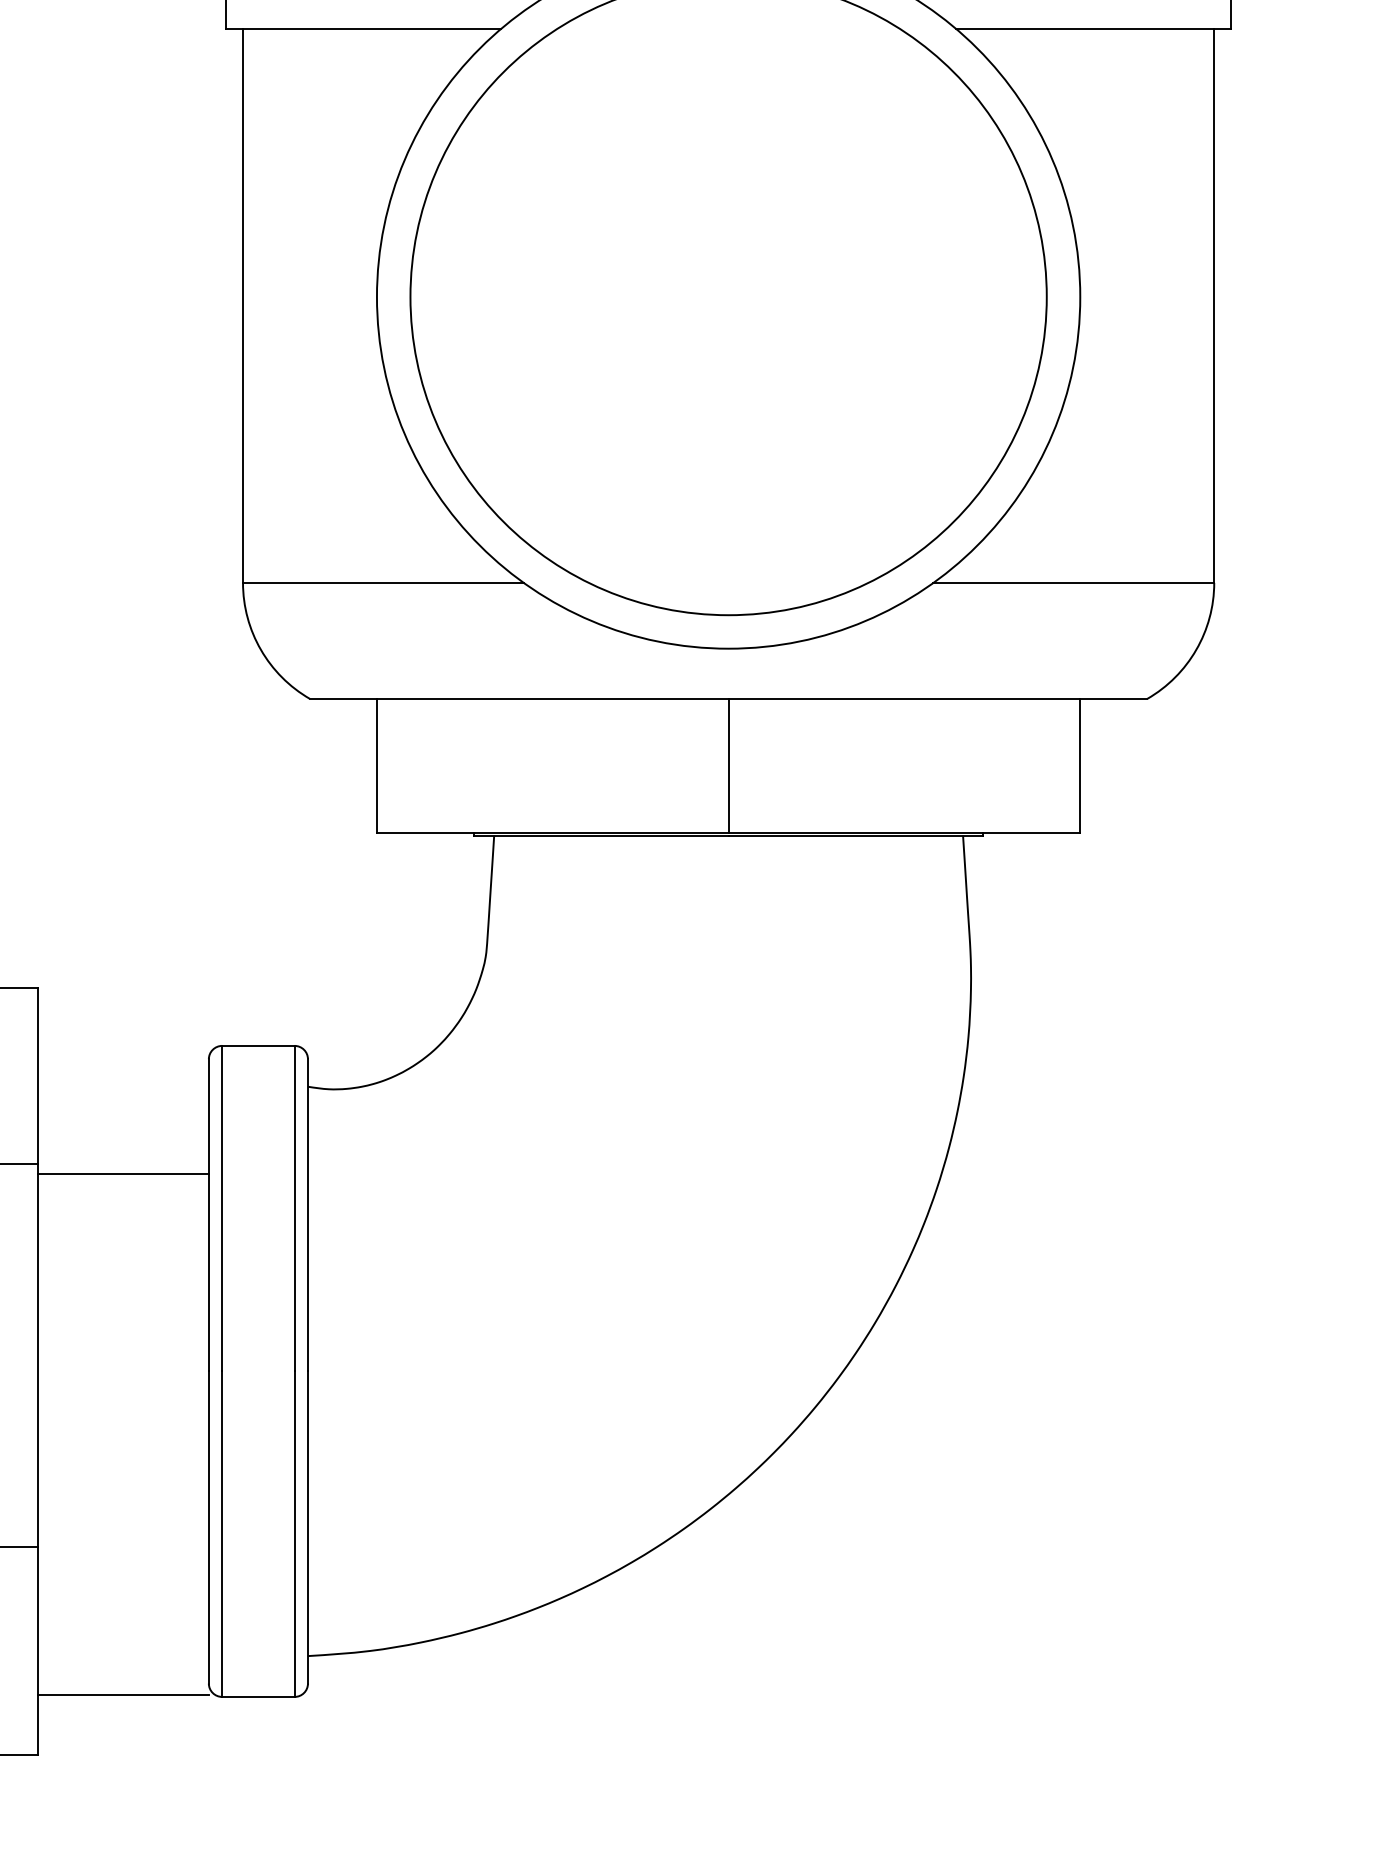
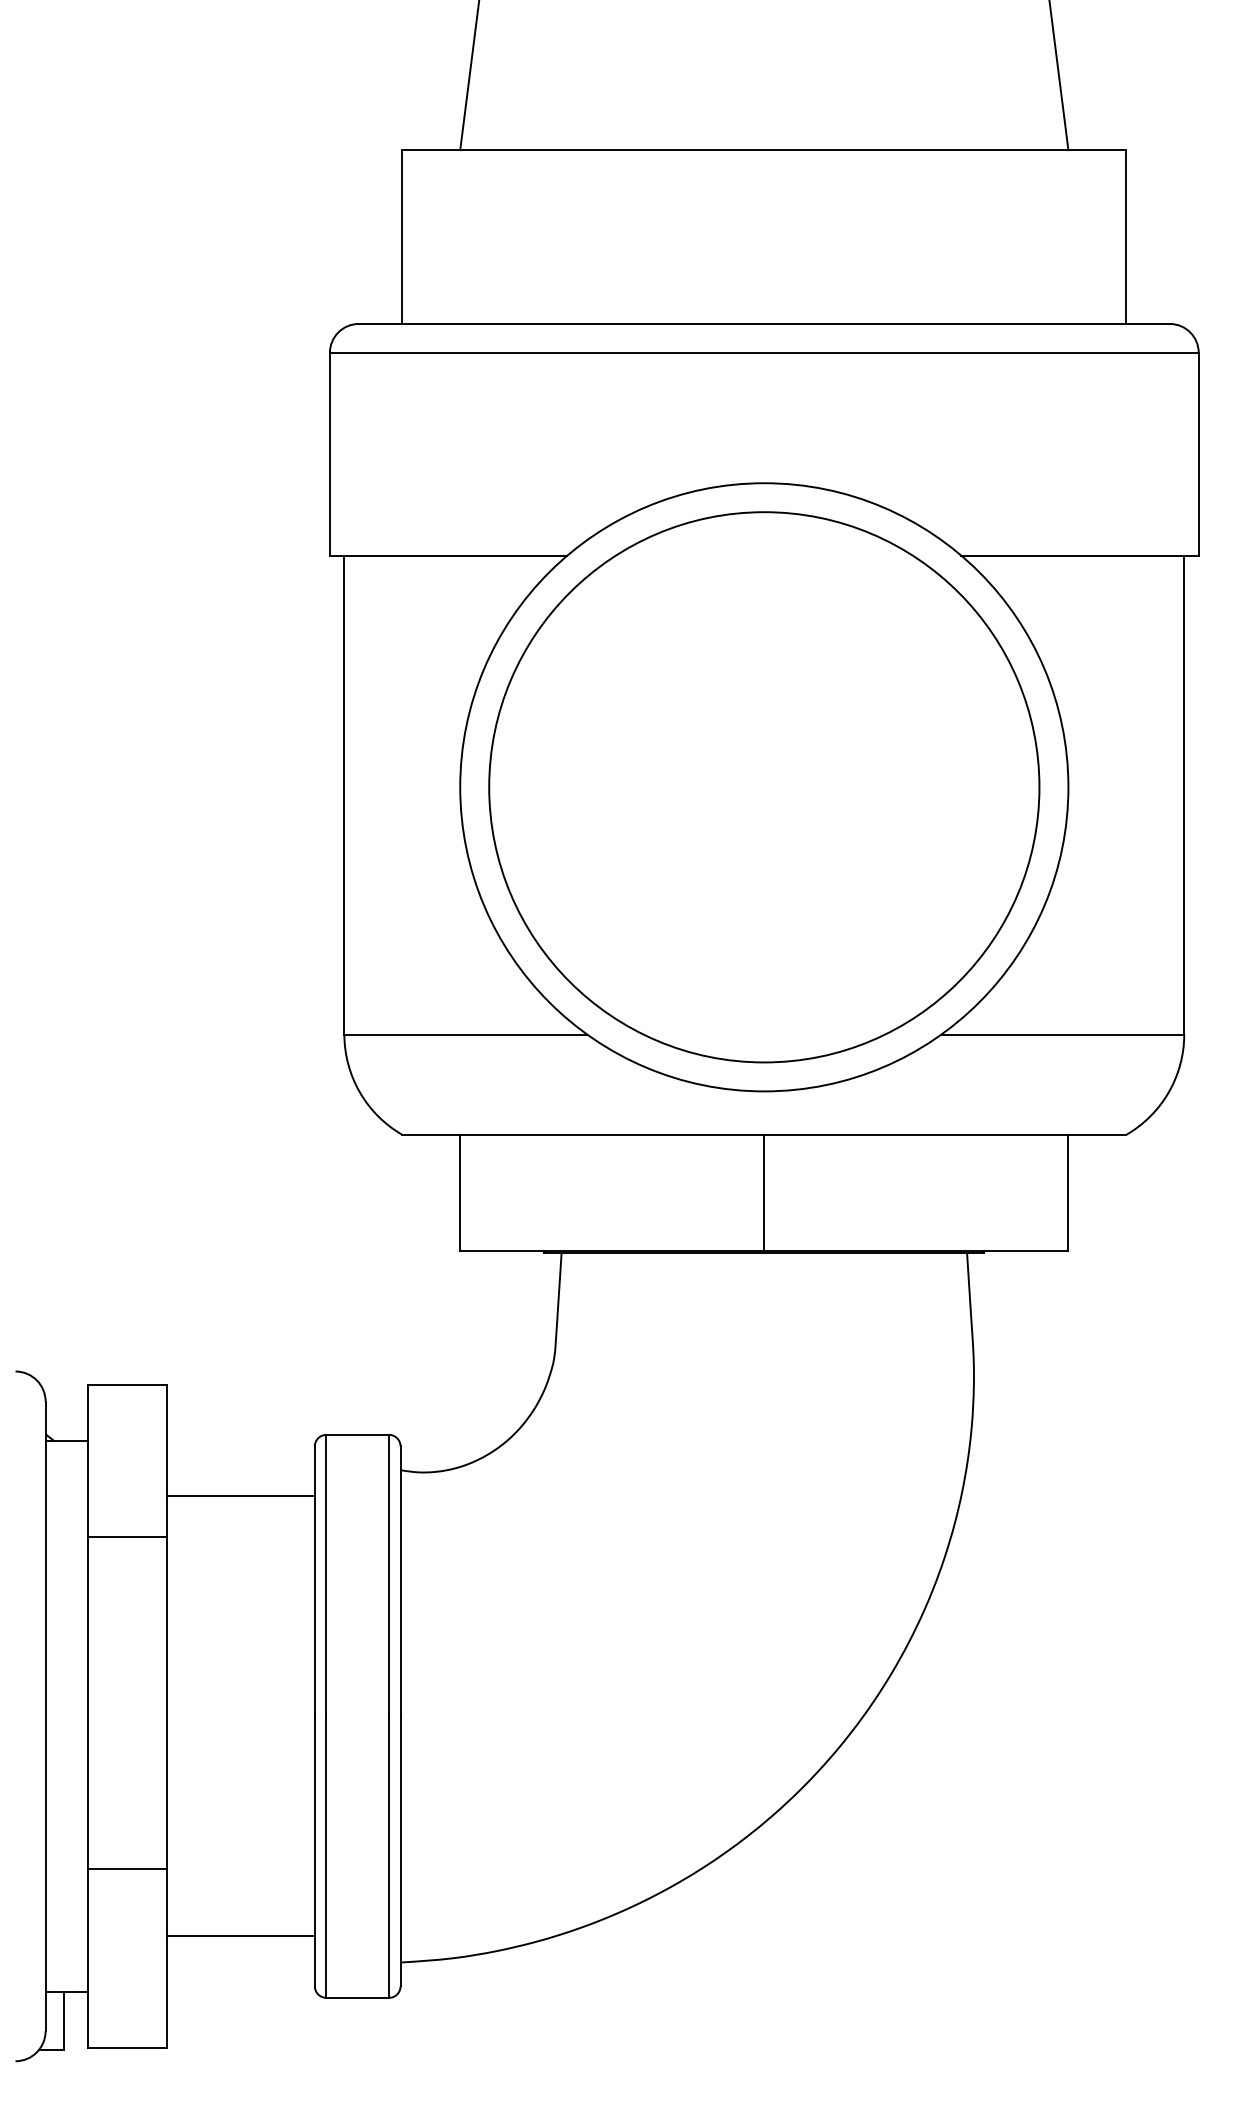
line: (122, 1173) -> (240, 1496), moved
line: (122, 1695) -> (240, 1936), moved

